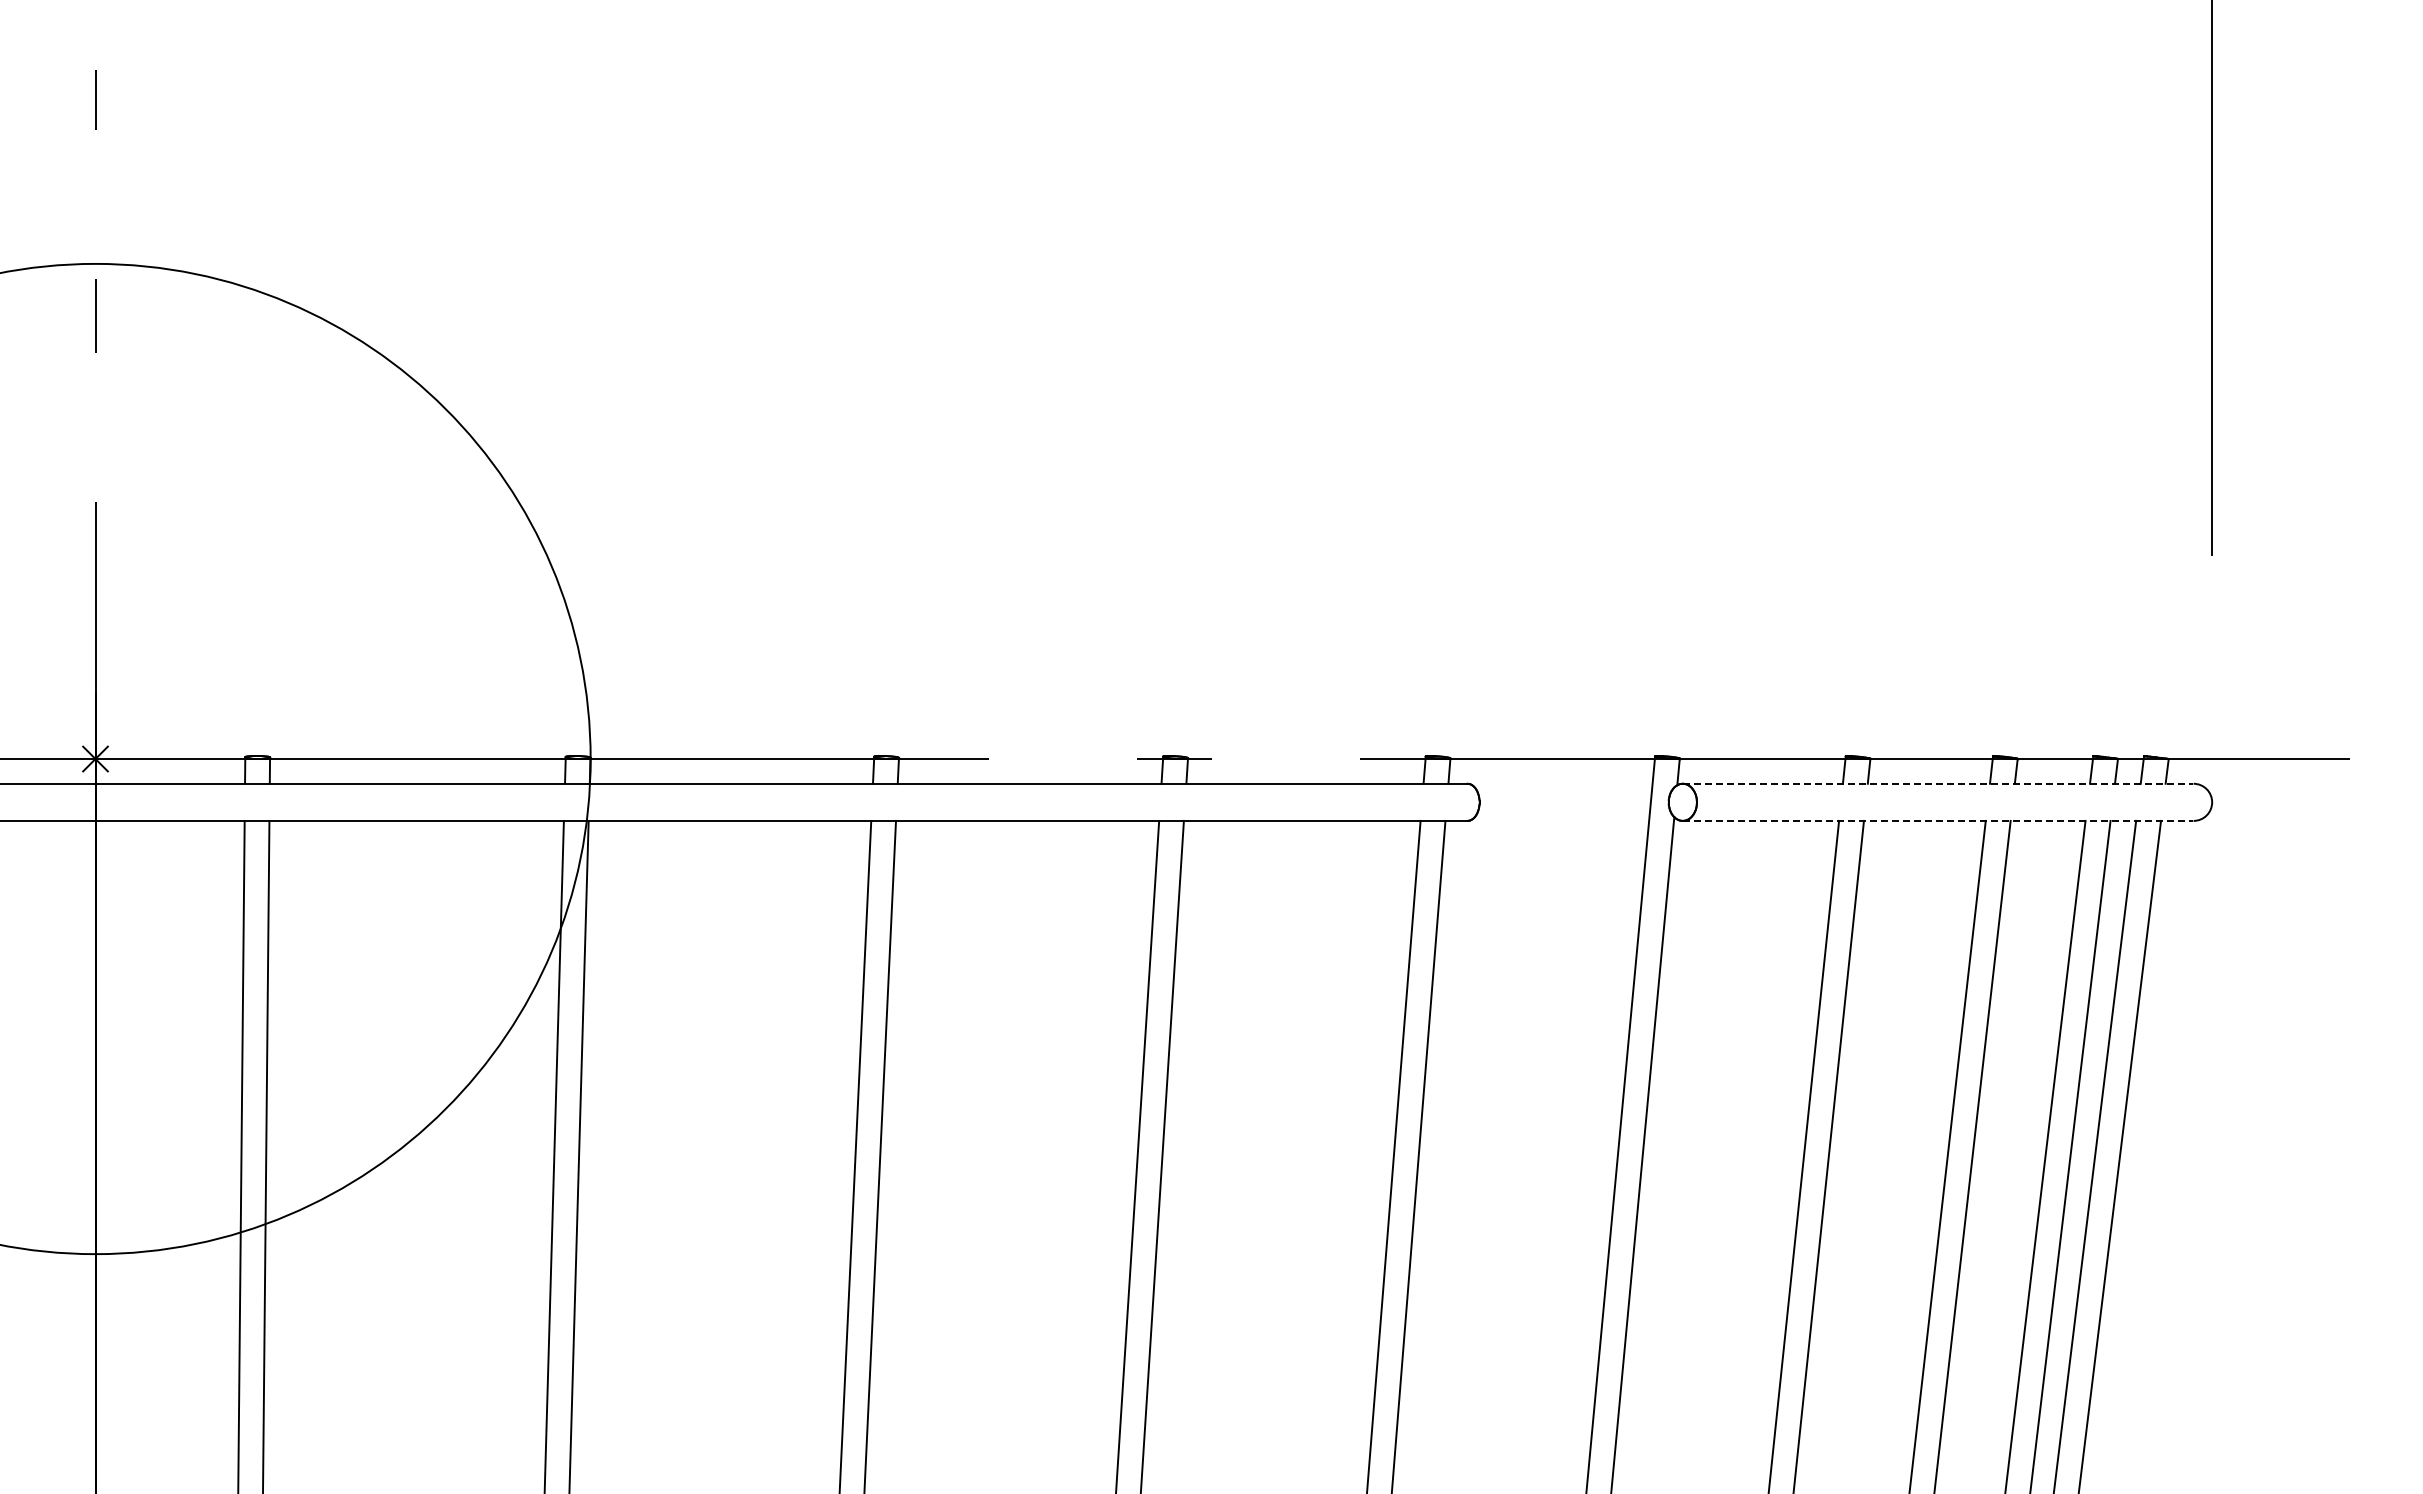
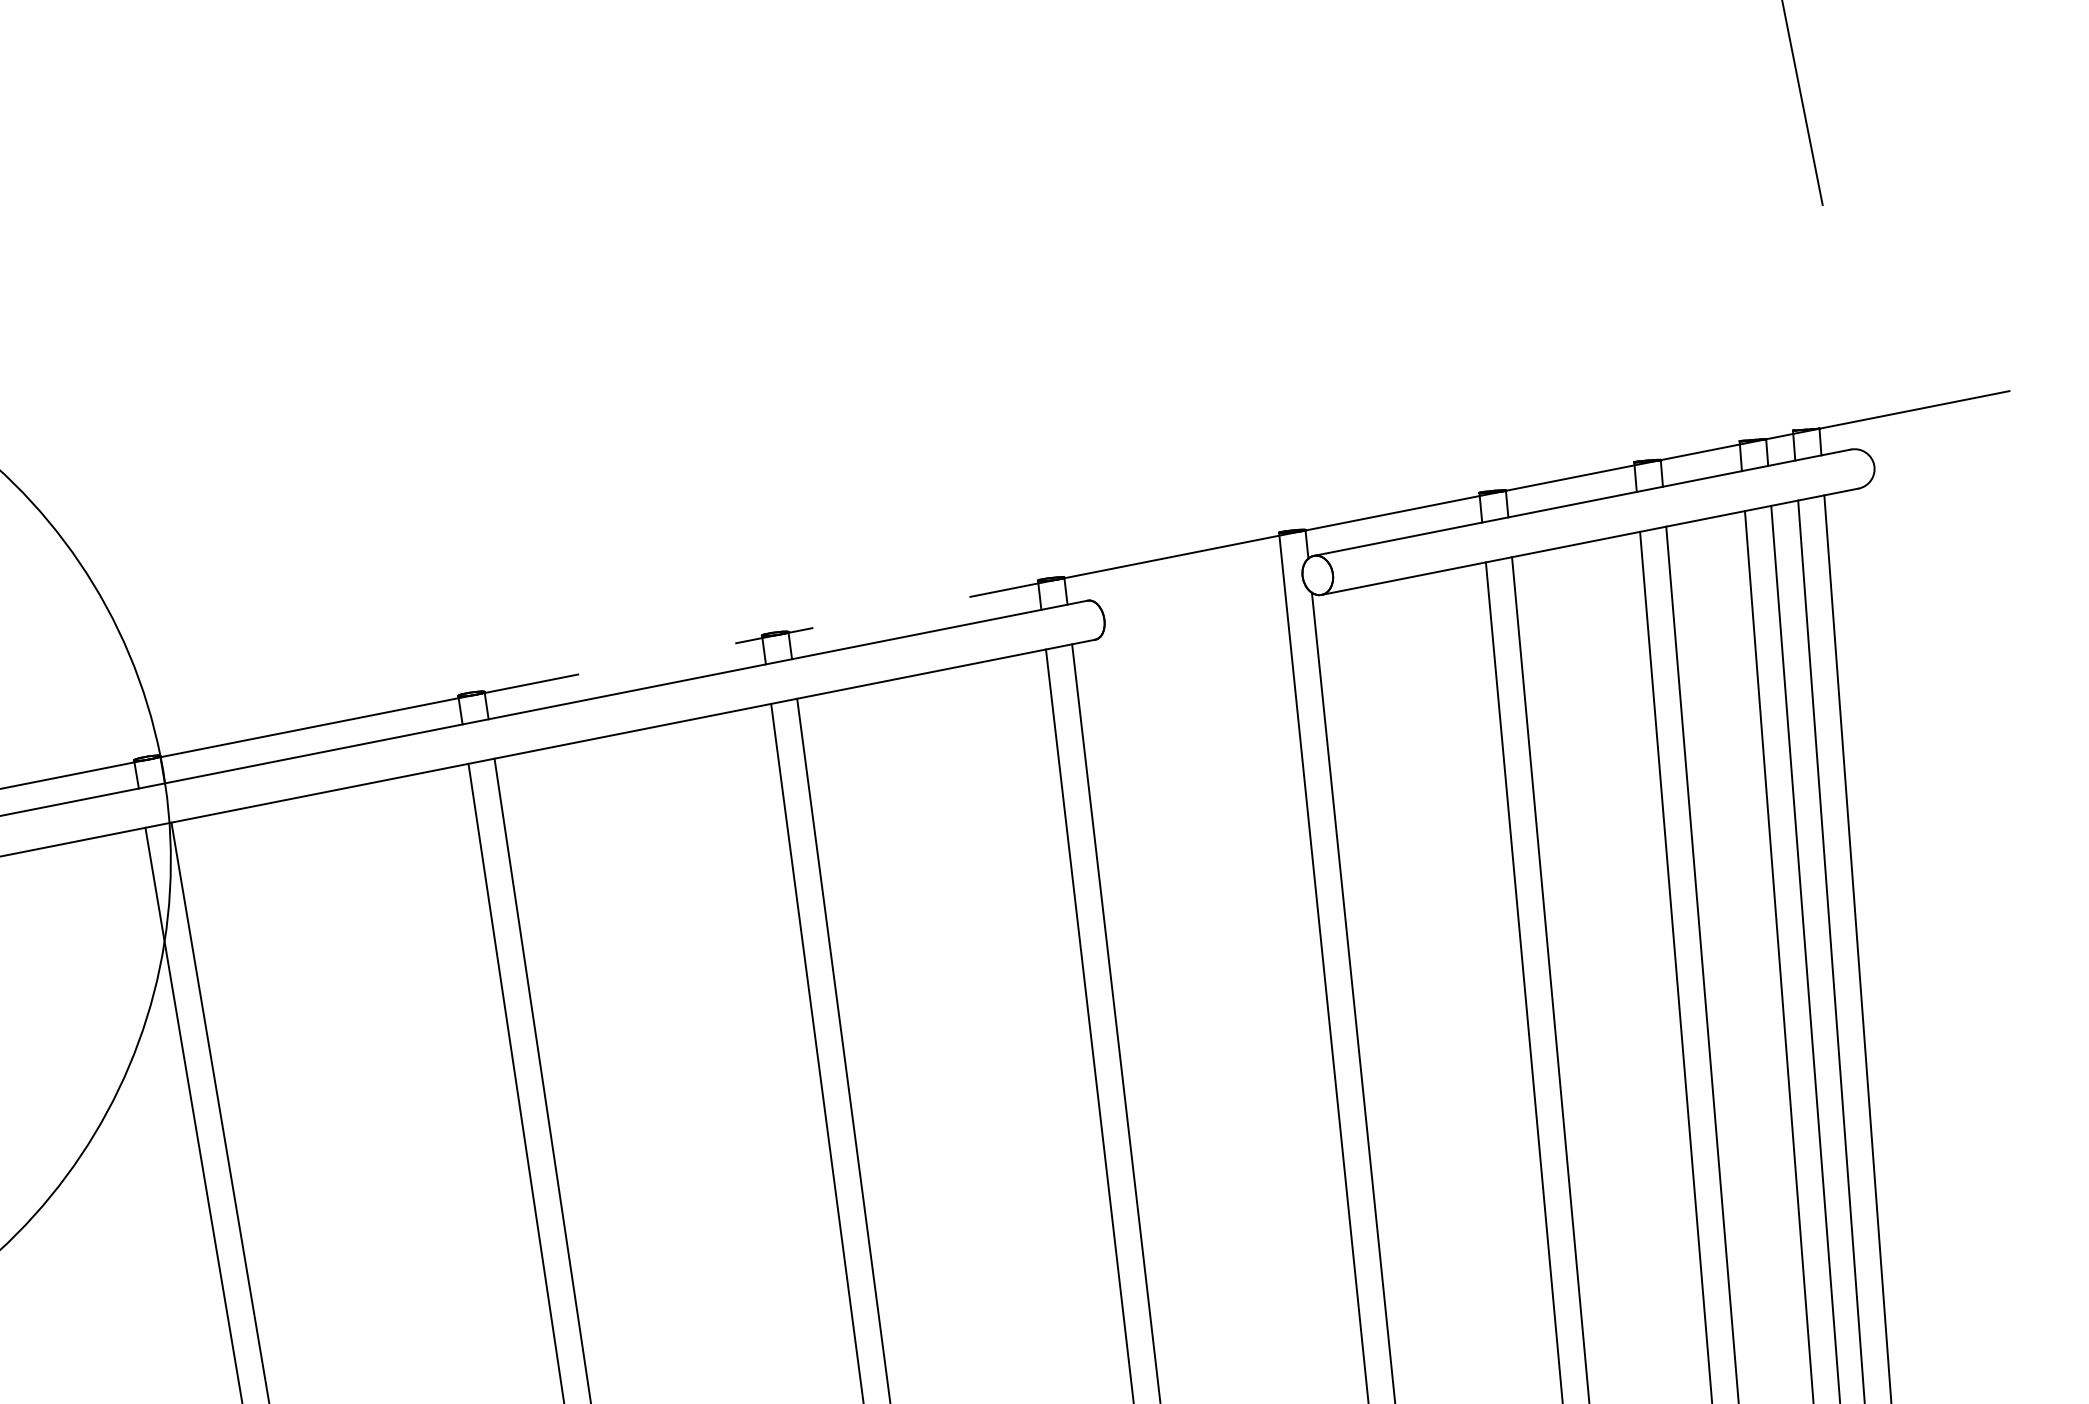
line: (1938, 783) -> (1582, 502), dashed -> solid
line: (1938, 820) -> (1590, 541), dashed -> solid

